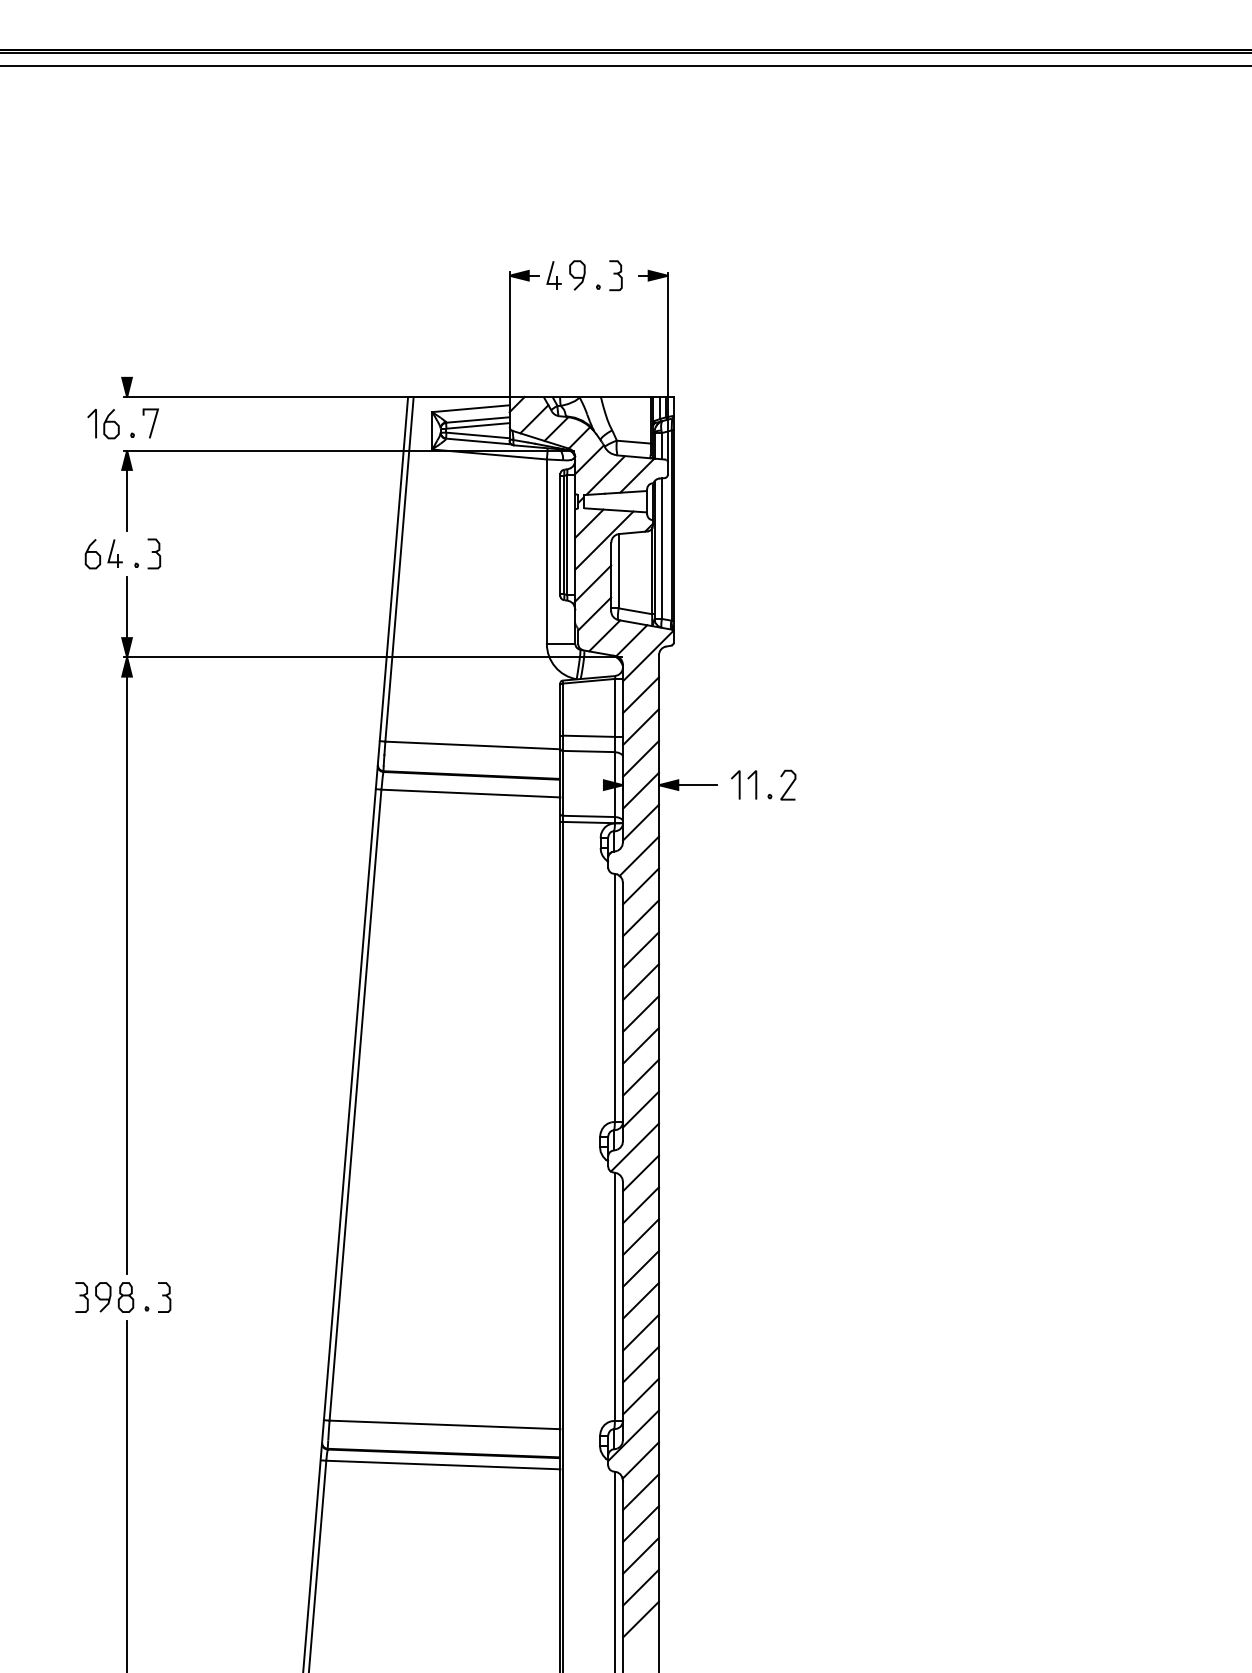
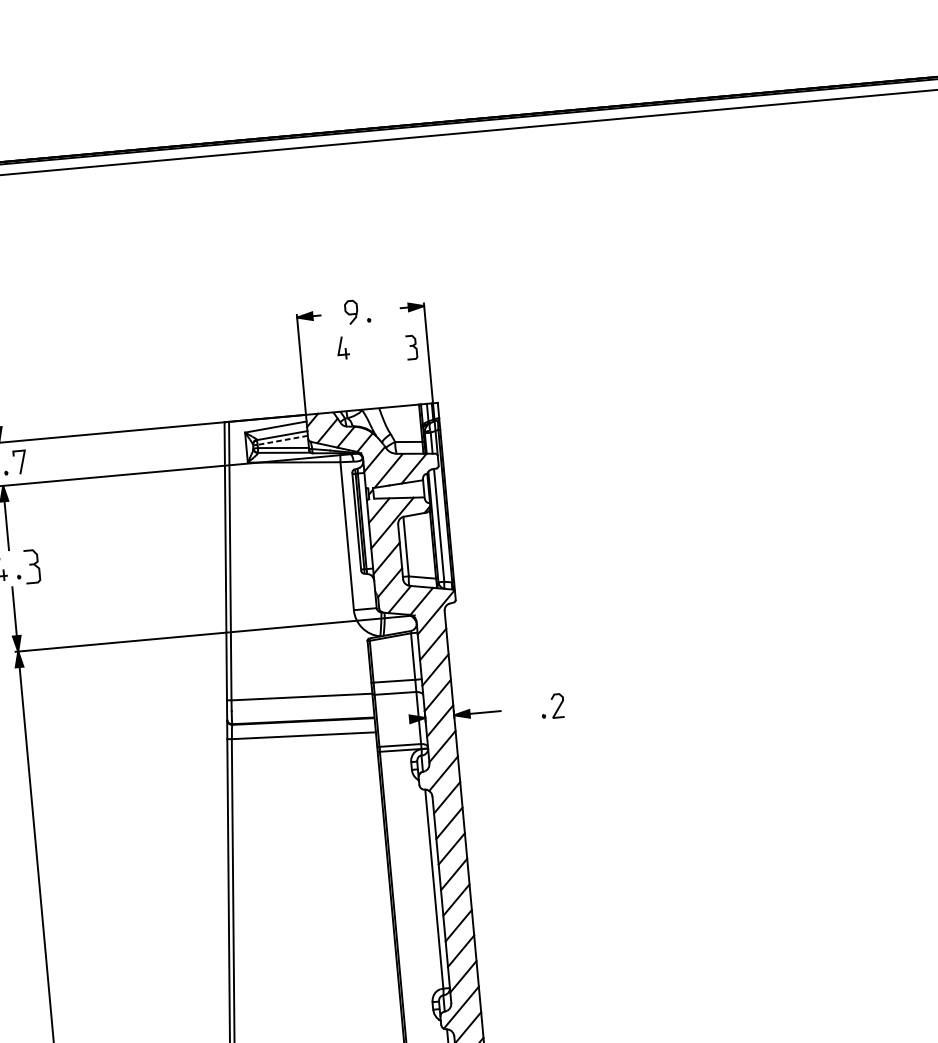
part: (553, 275) -> (342, 348), moved
part: (615, 275) -> (411, 347), moved
line: (478, 425) -> (283, 439), solid -> dashed
part: (154, 553) -> (32, 566), size x1.4
part: (744, 784) -> (522, 708), removed

